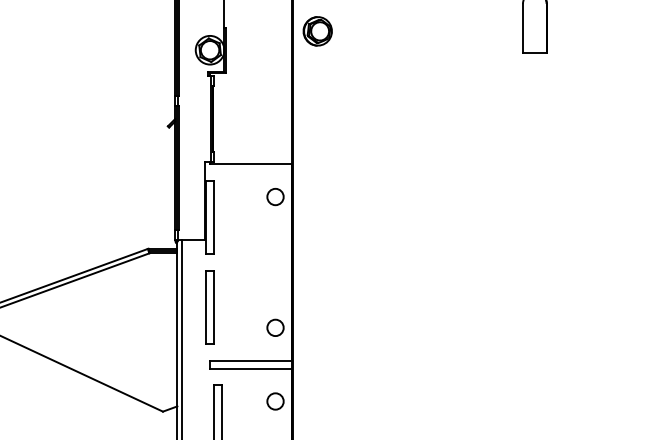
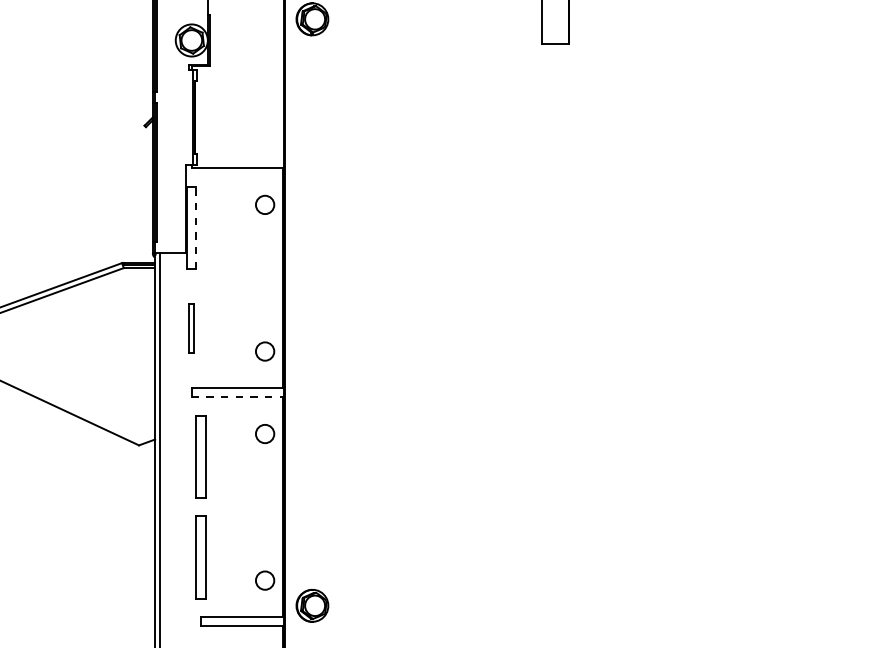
line: (214, 217) -> (196, 227), solid -> dashed
part: (209, 307) -> (191, 328), size x0.6
line: (250, 368) -> (237, 397), solid -> dashed

